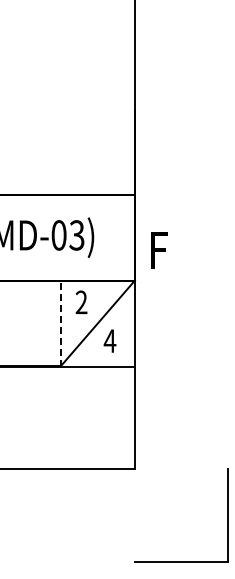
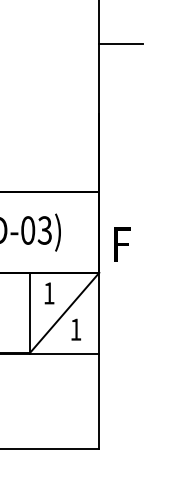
line: (157, 36) -> (120, 43), added
text: (81, 302) -> (49, 293), 2 -> 1
line: (60, 323) -> (29, 313), dashed -> solid
text: (109, 340) -> (75, 329), 4 -> 1

